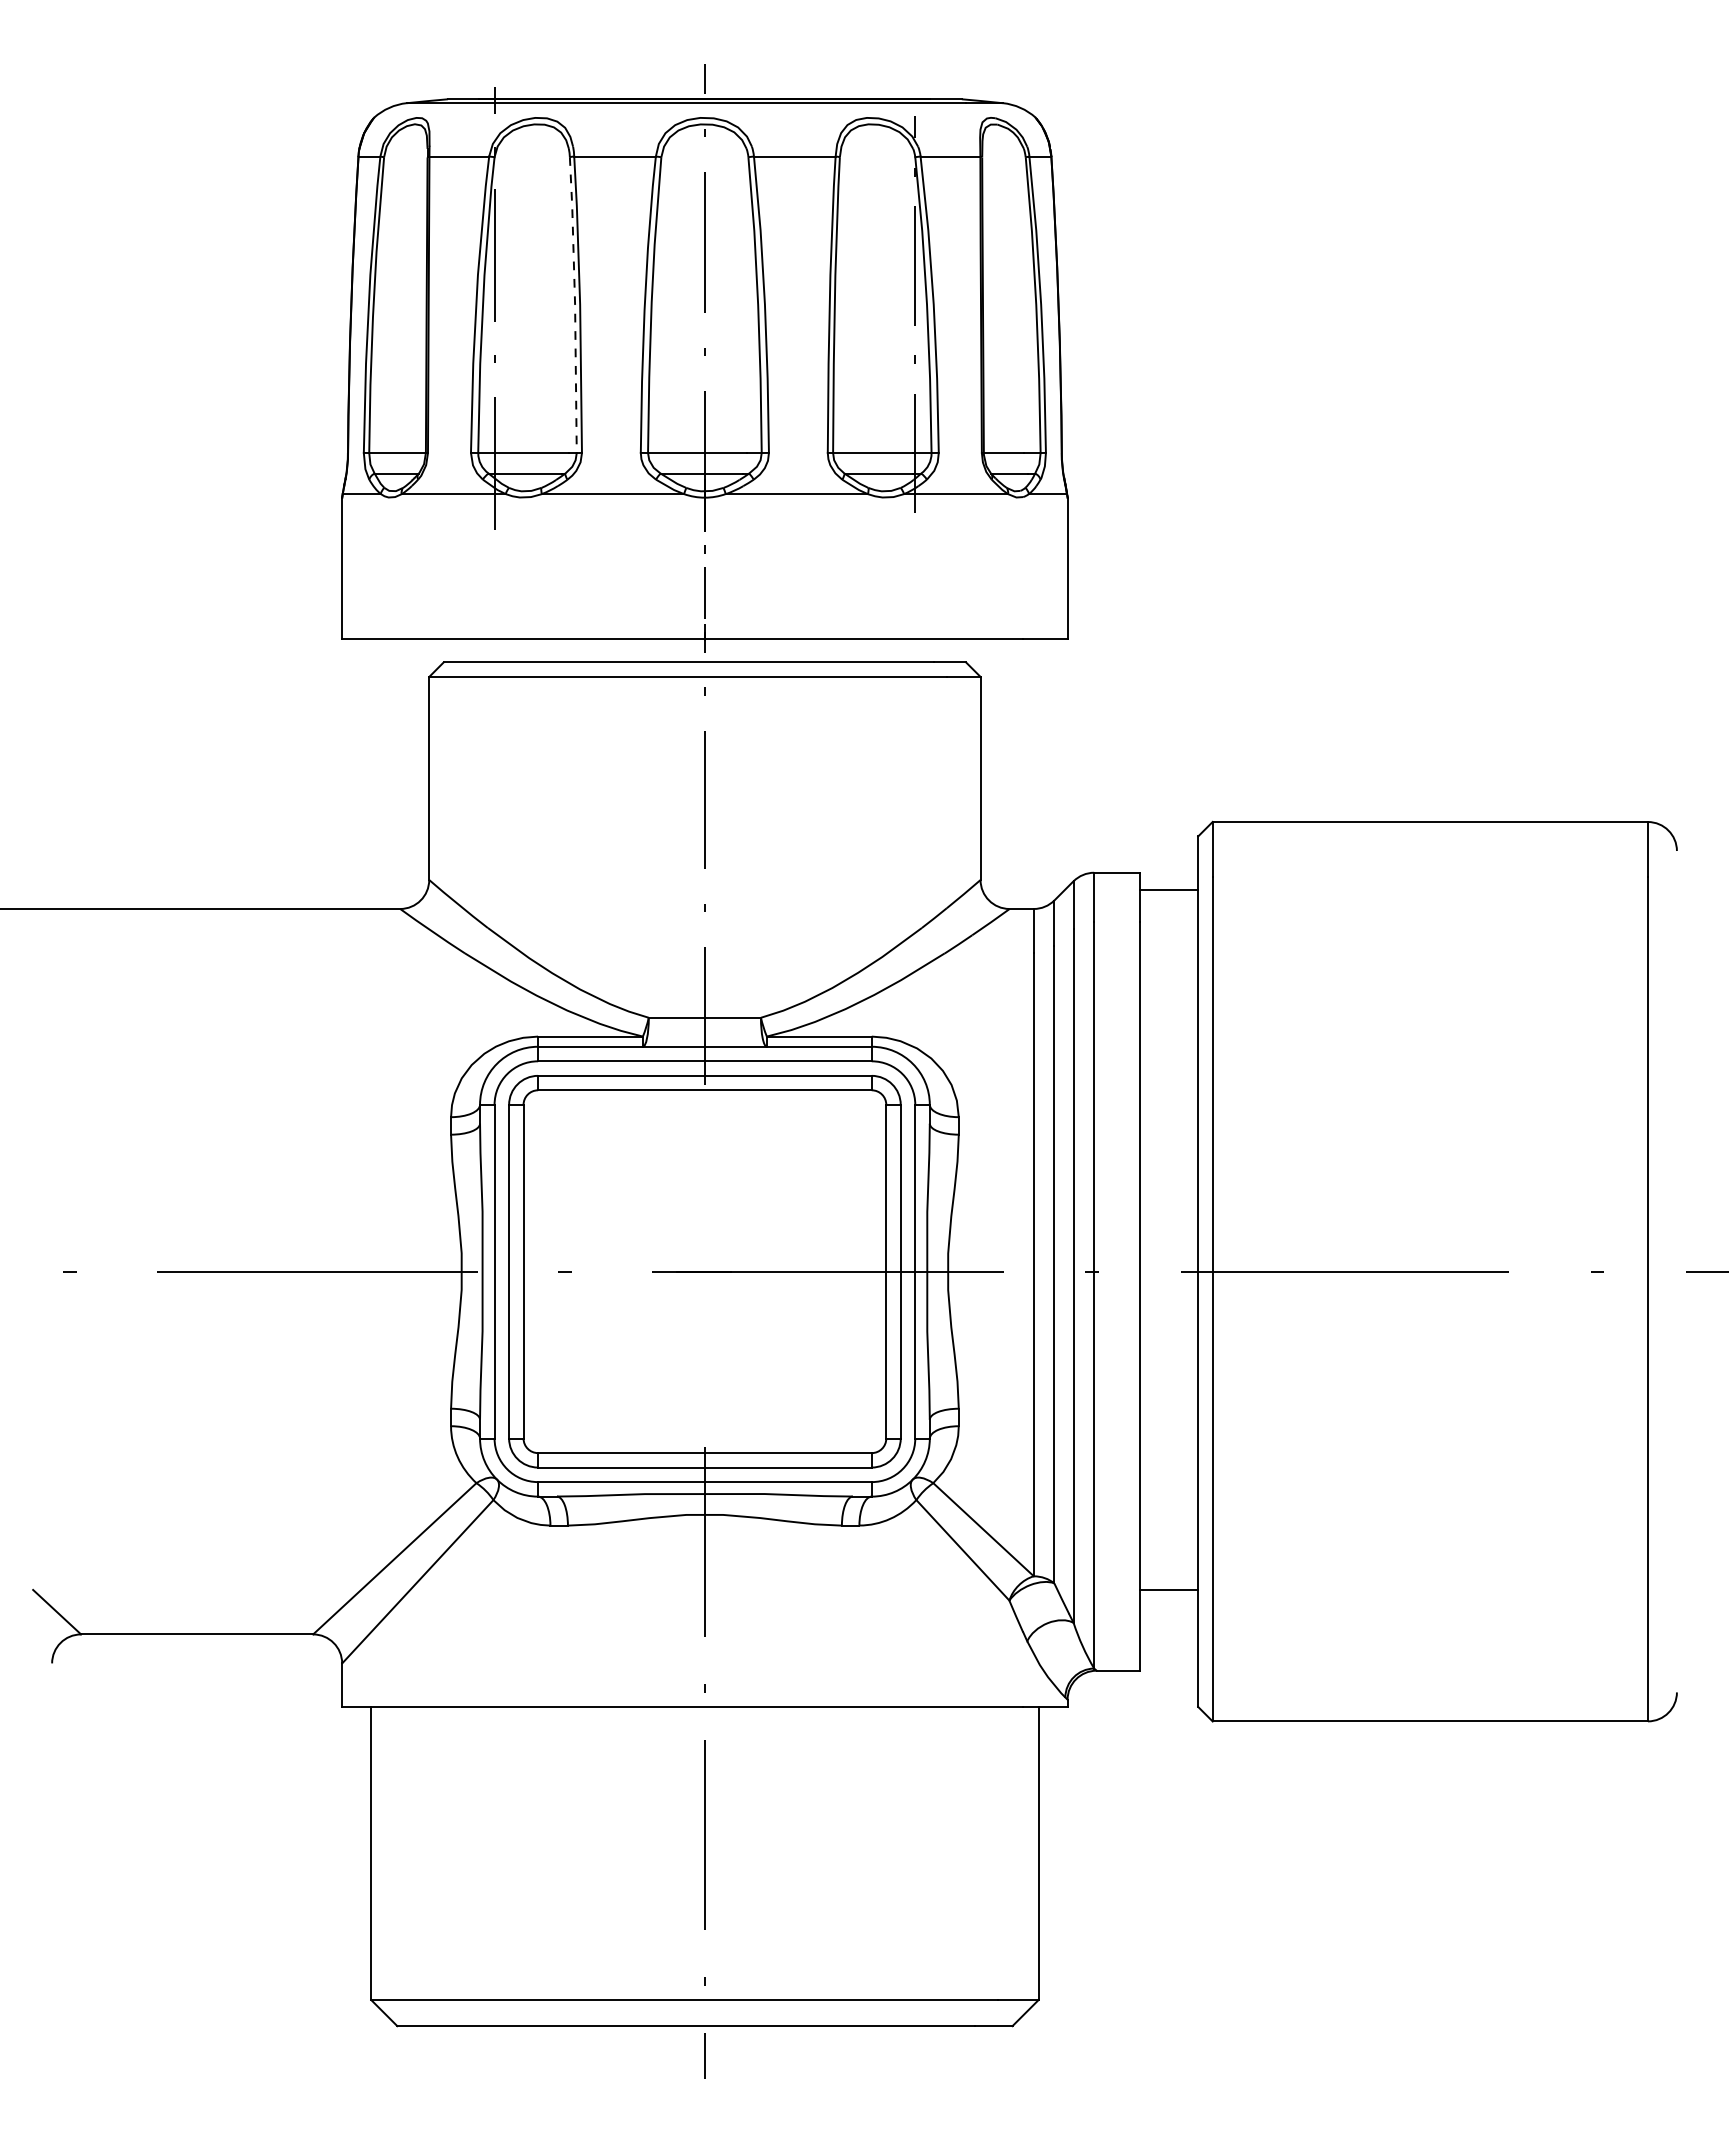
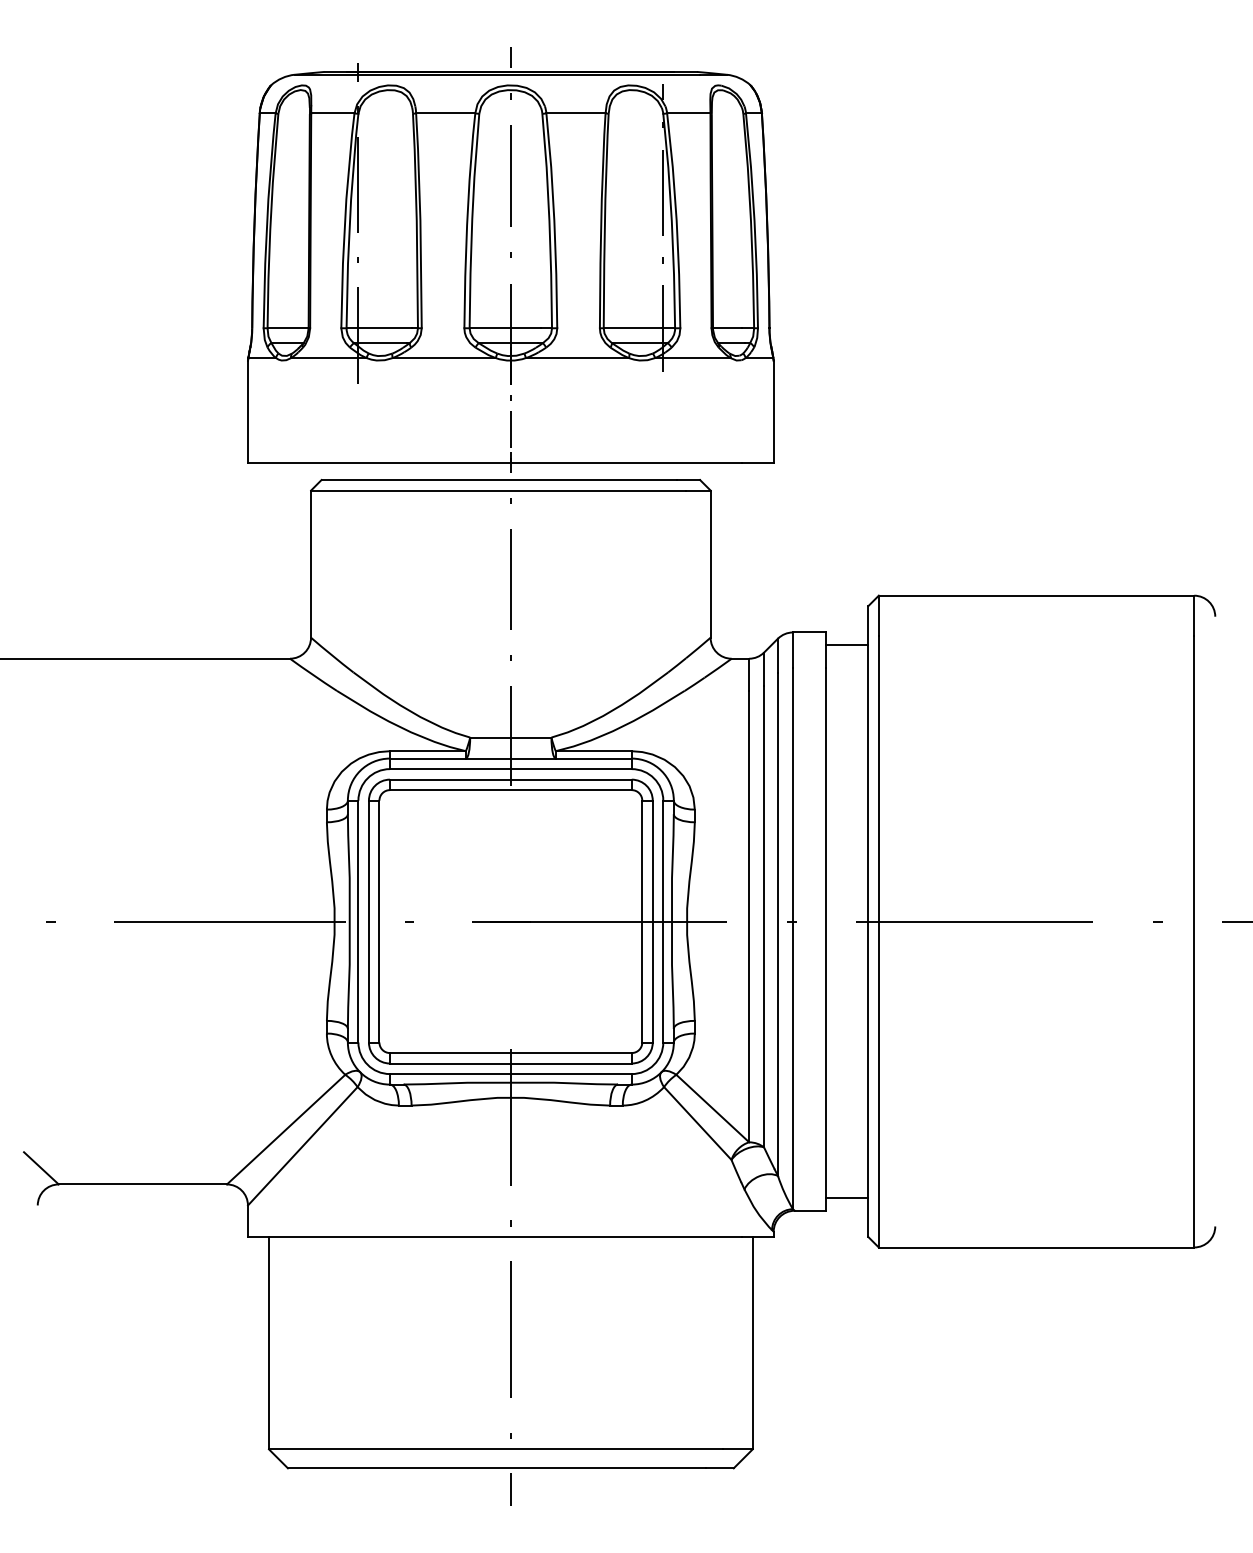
line: (575, 304) -> (417, 220), dashed -> solid
line: (1169, 1590) -> (847, 1198), moved

